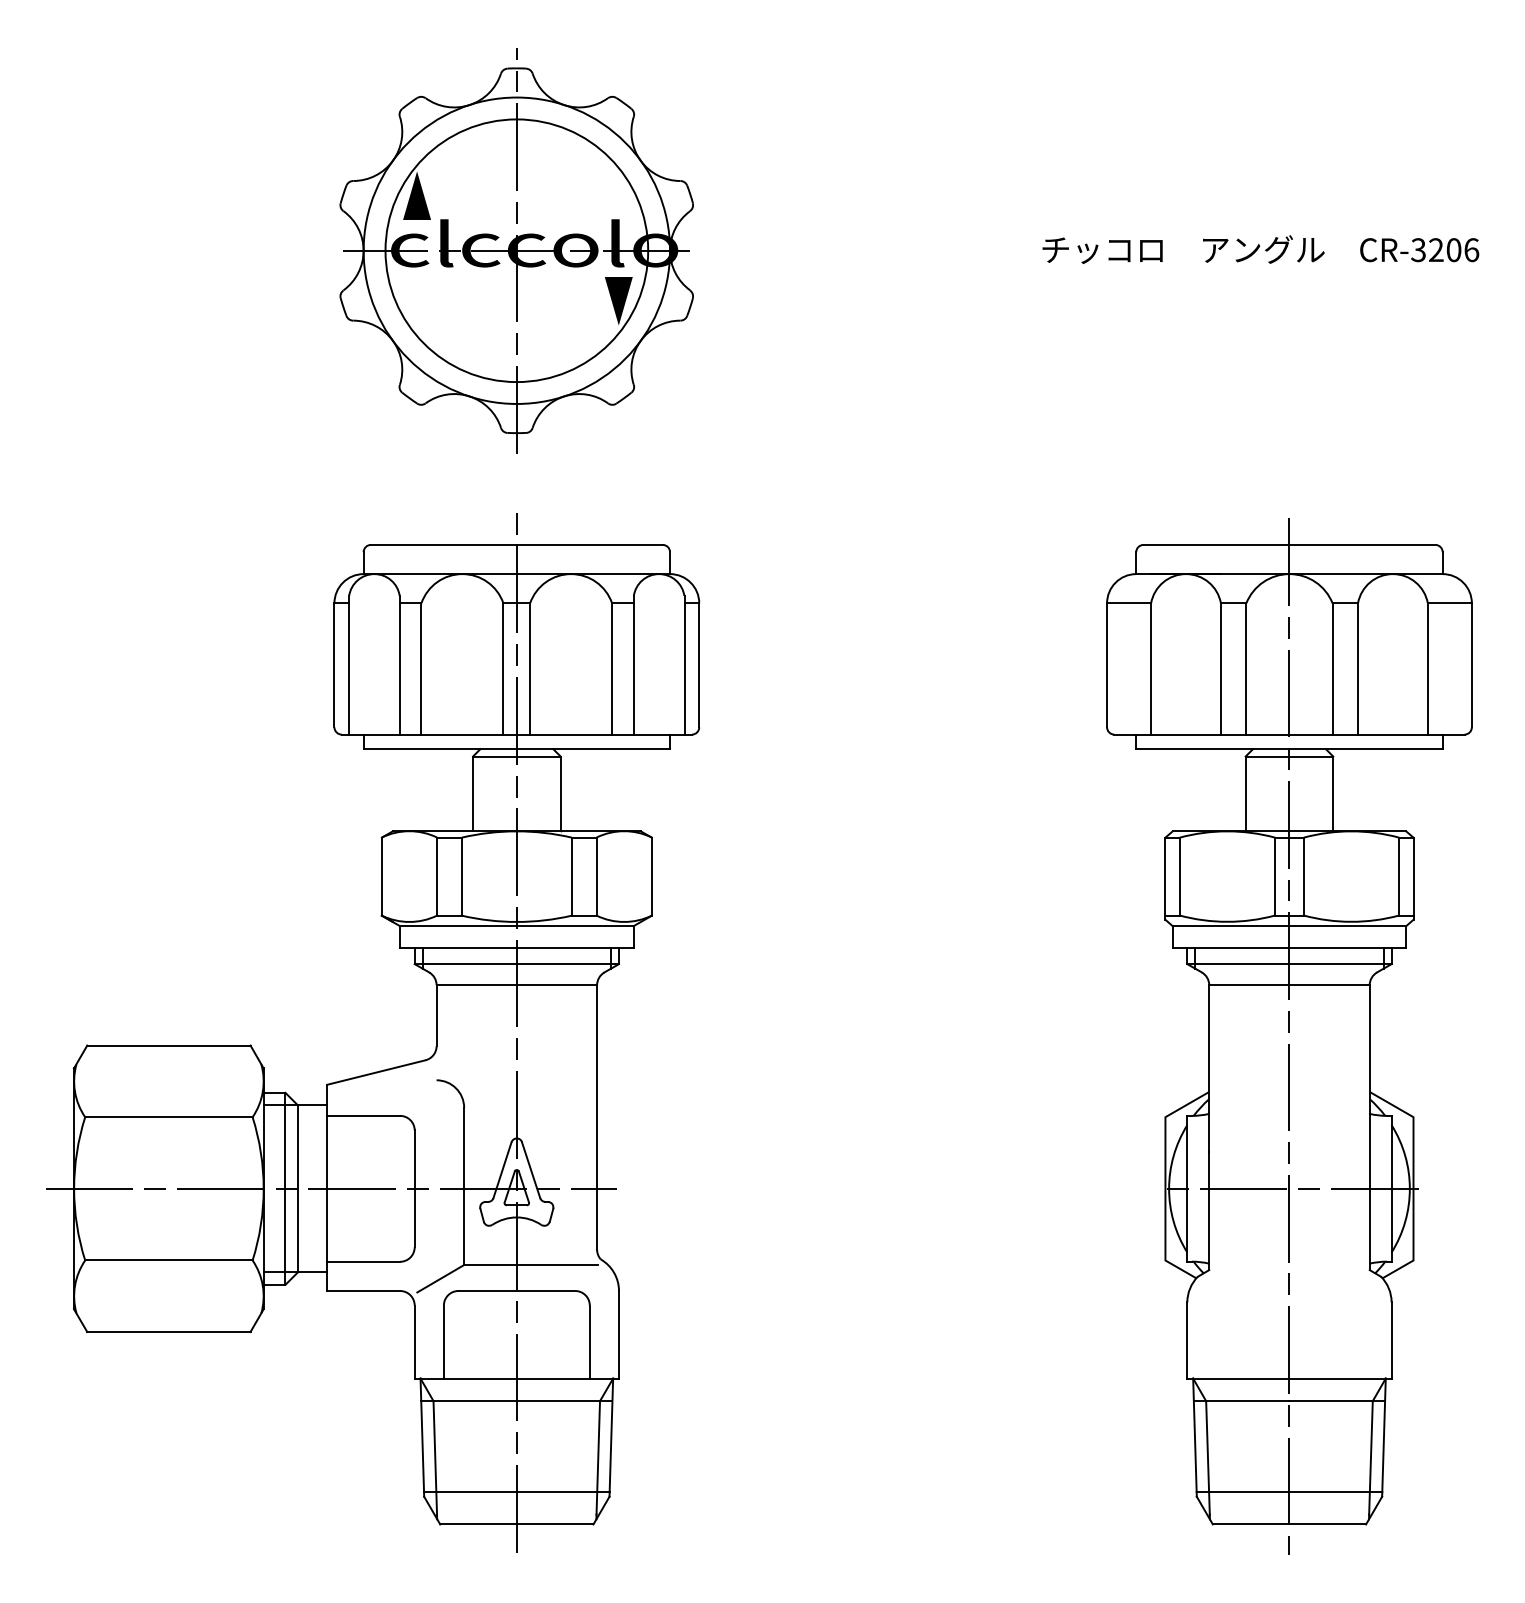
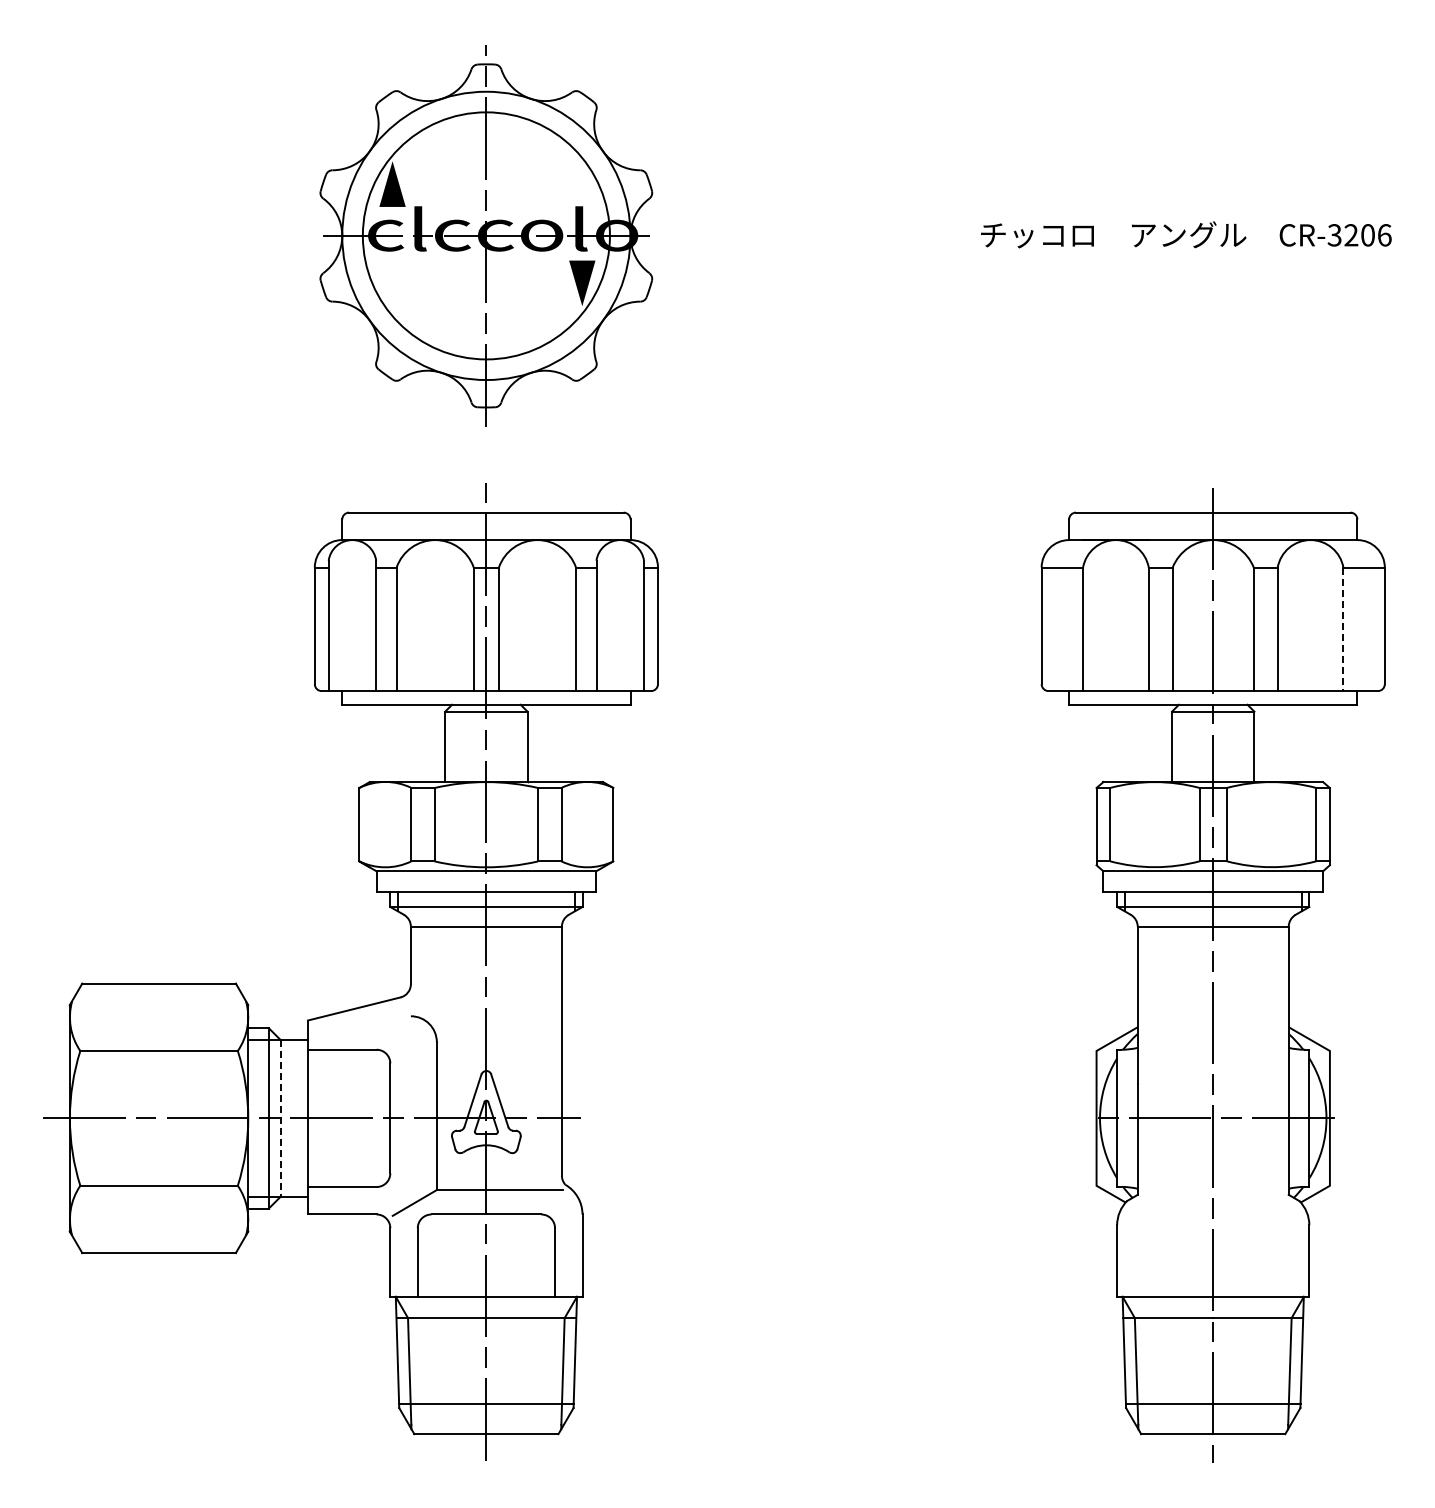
line: (1427, 669) -> (1343, 629), solid -> dashed
line: (297, 1188) -> (280, 1118), solid -> dashed

